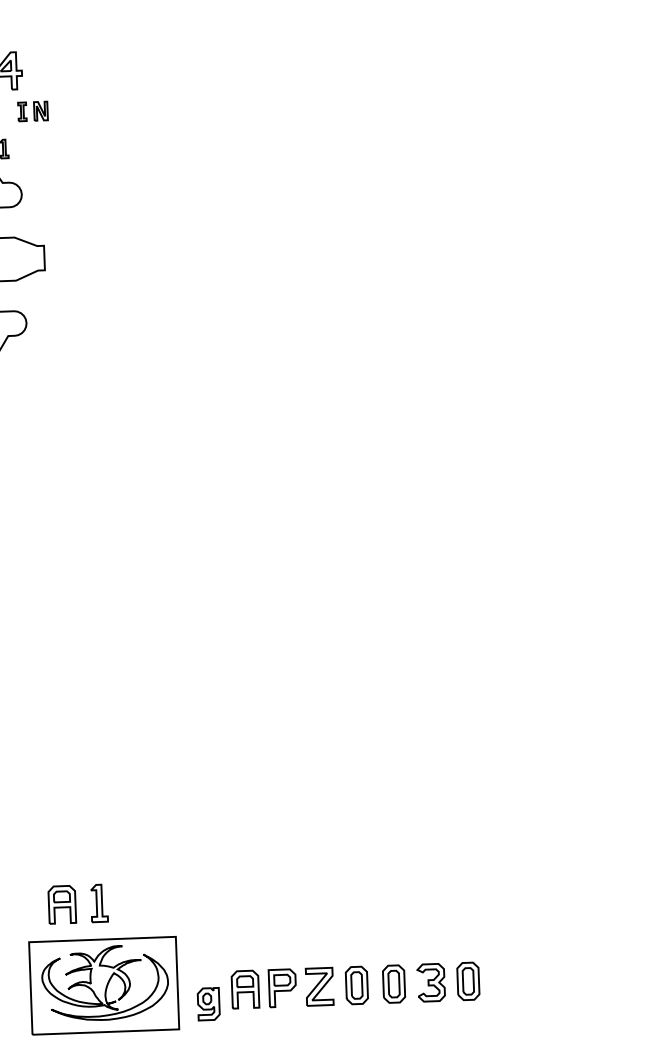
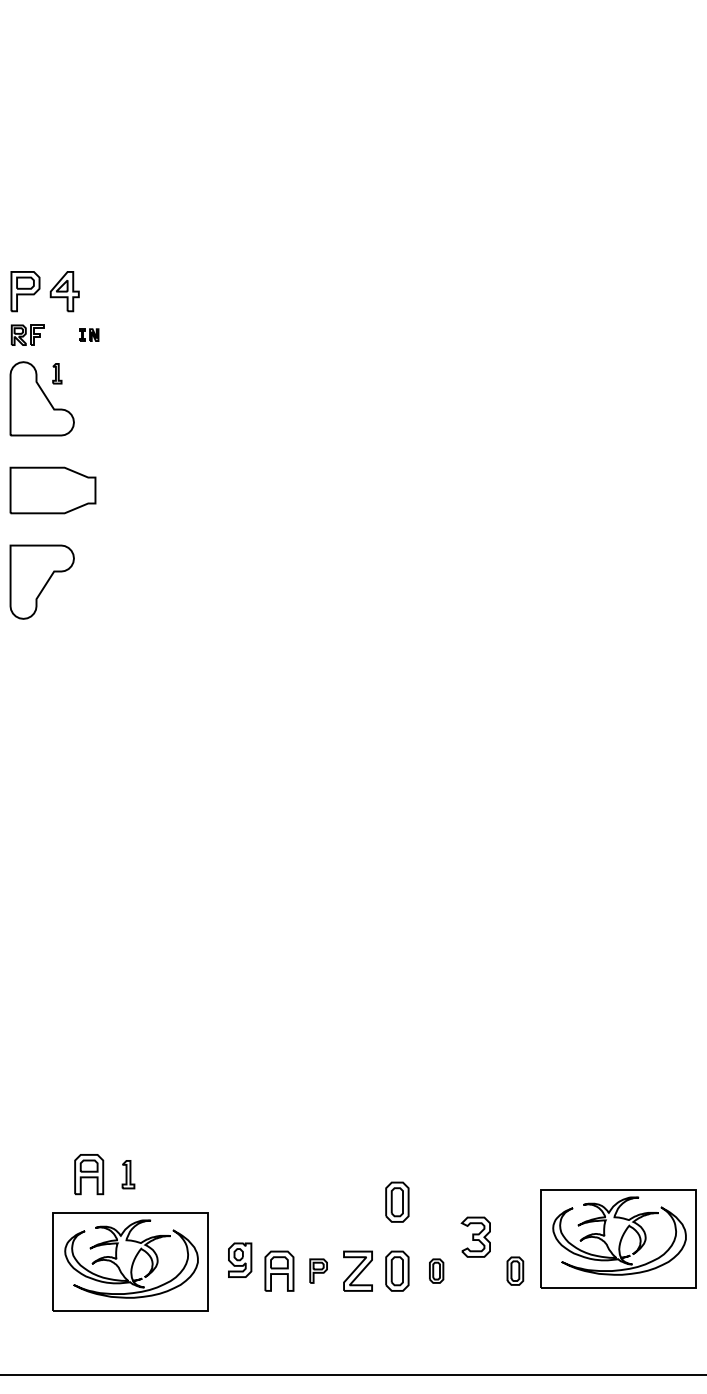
part: (33, 110) -> (89, 334), size x0.6
part: (99, 903) -> (128, 1174), size x0.7
part: (354, 919) -> (397, 1201), added
part: (564, 946) -> (618, 1238), added
part: (468, 980) -> (515, 1270), size x0.7
part: (430, 982) -> (475, 1236), moved
part: (393, 983) -> (436, 1270), size x0.6
part: (282, 987) -> (318, 1270), size x0.6
part: (209, 1003) -> (240, 1259), moved

